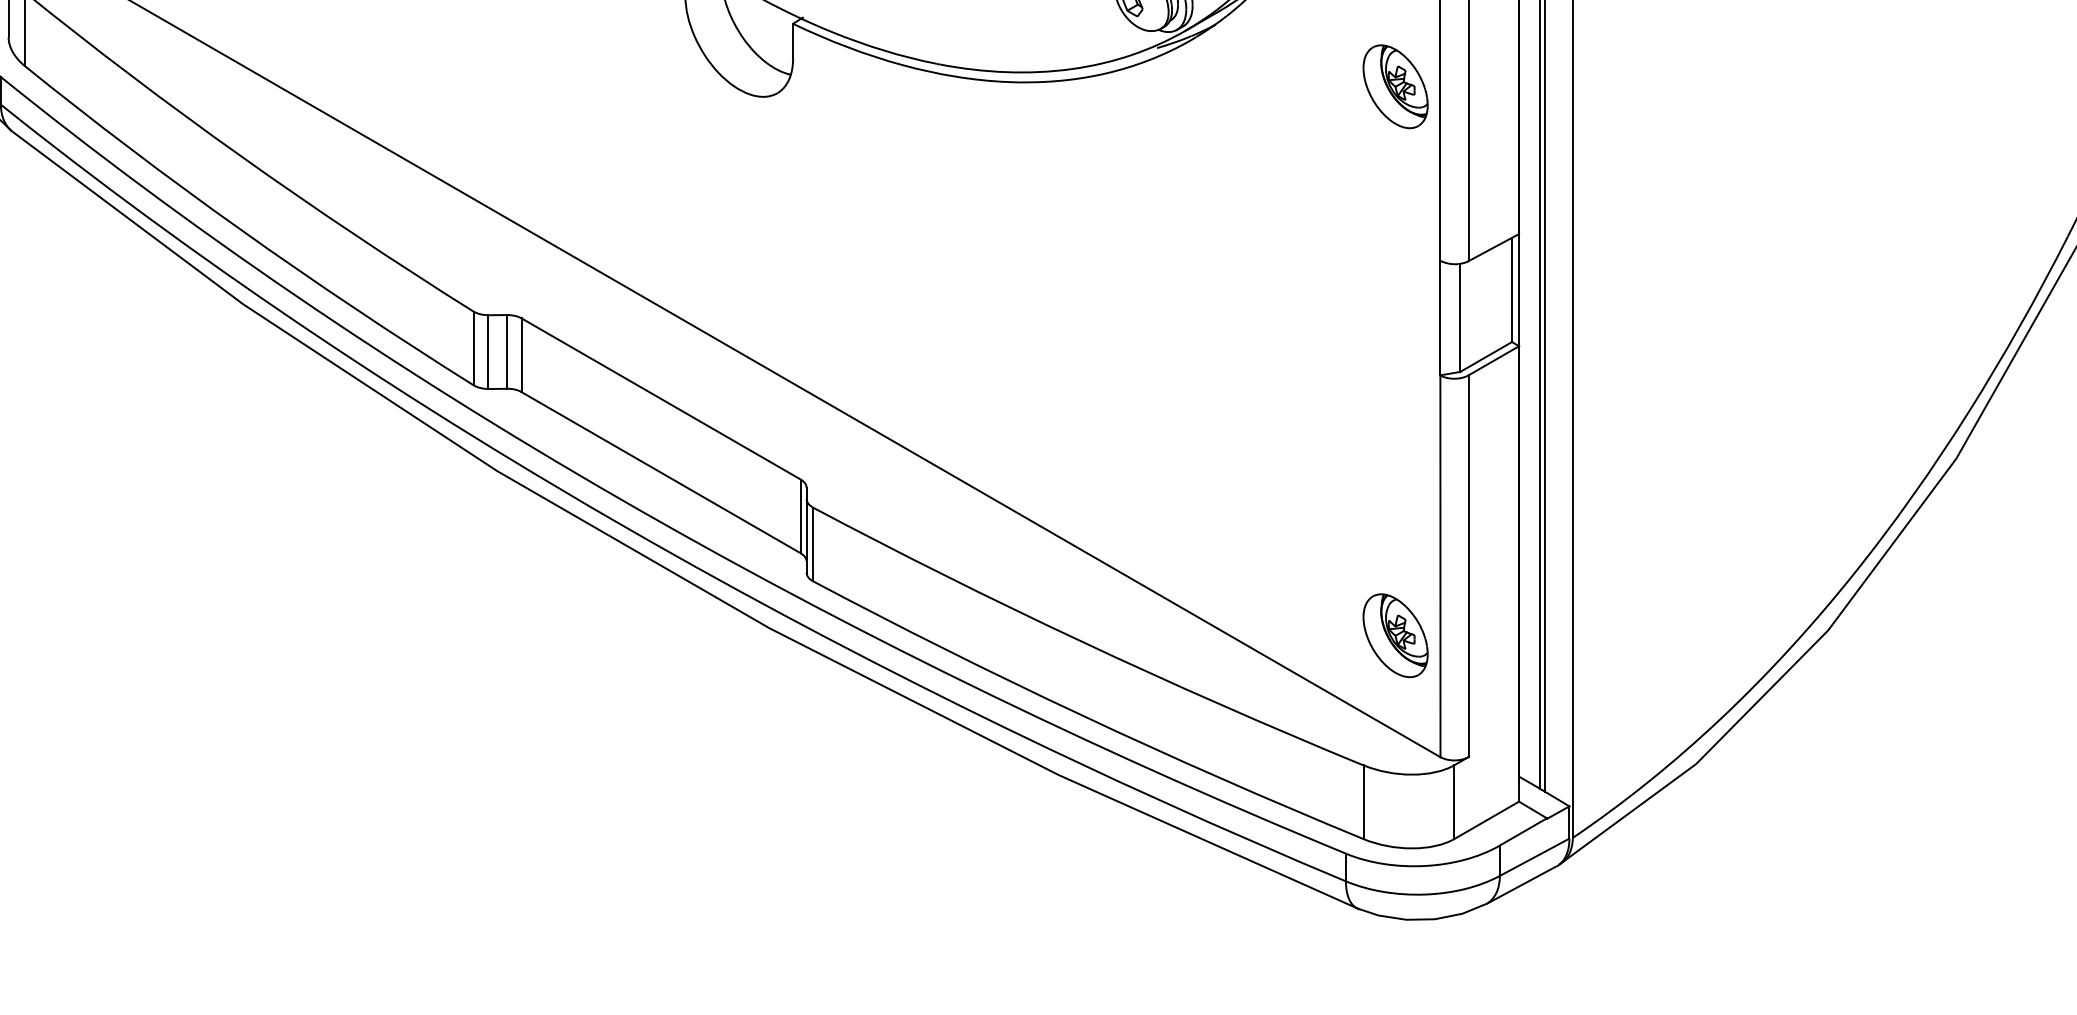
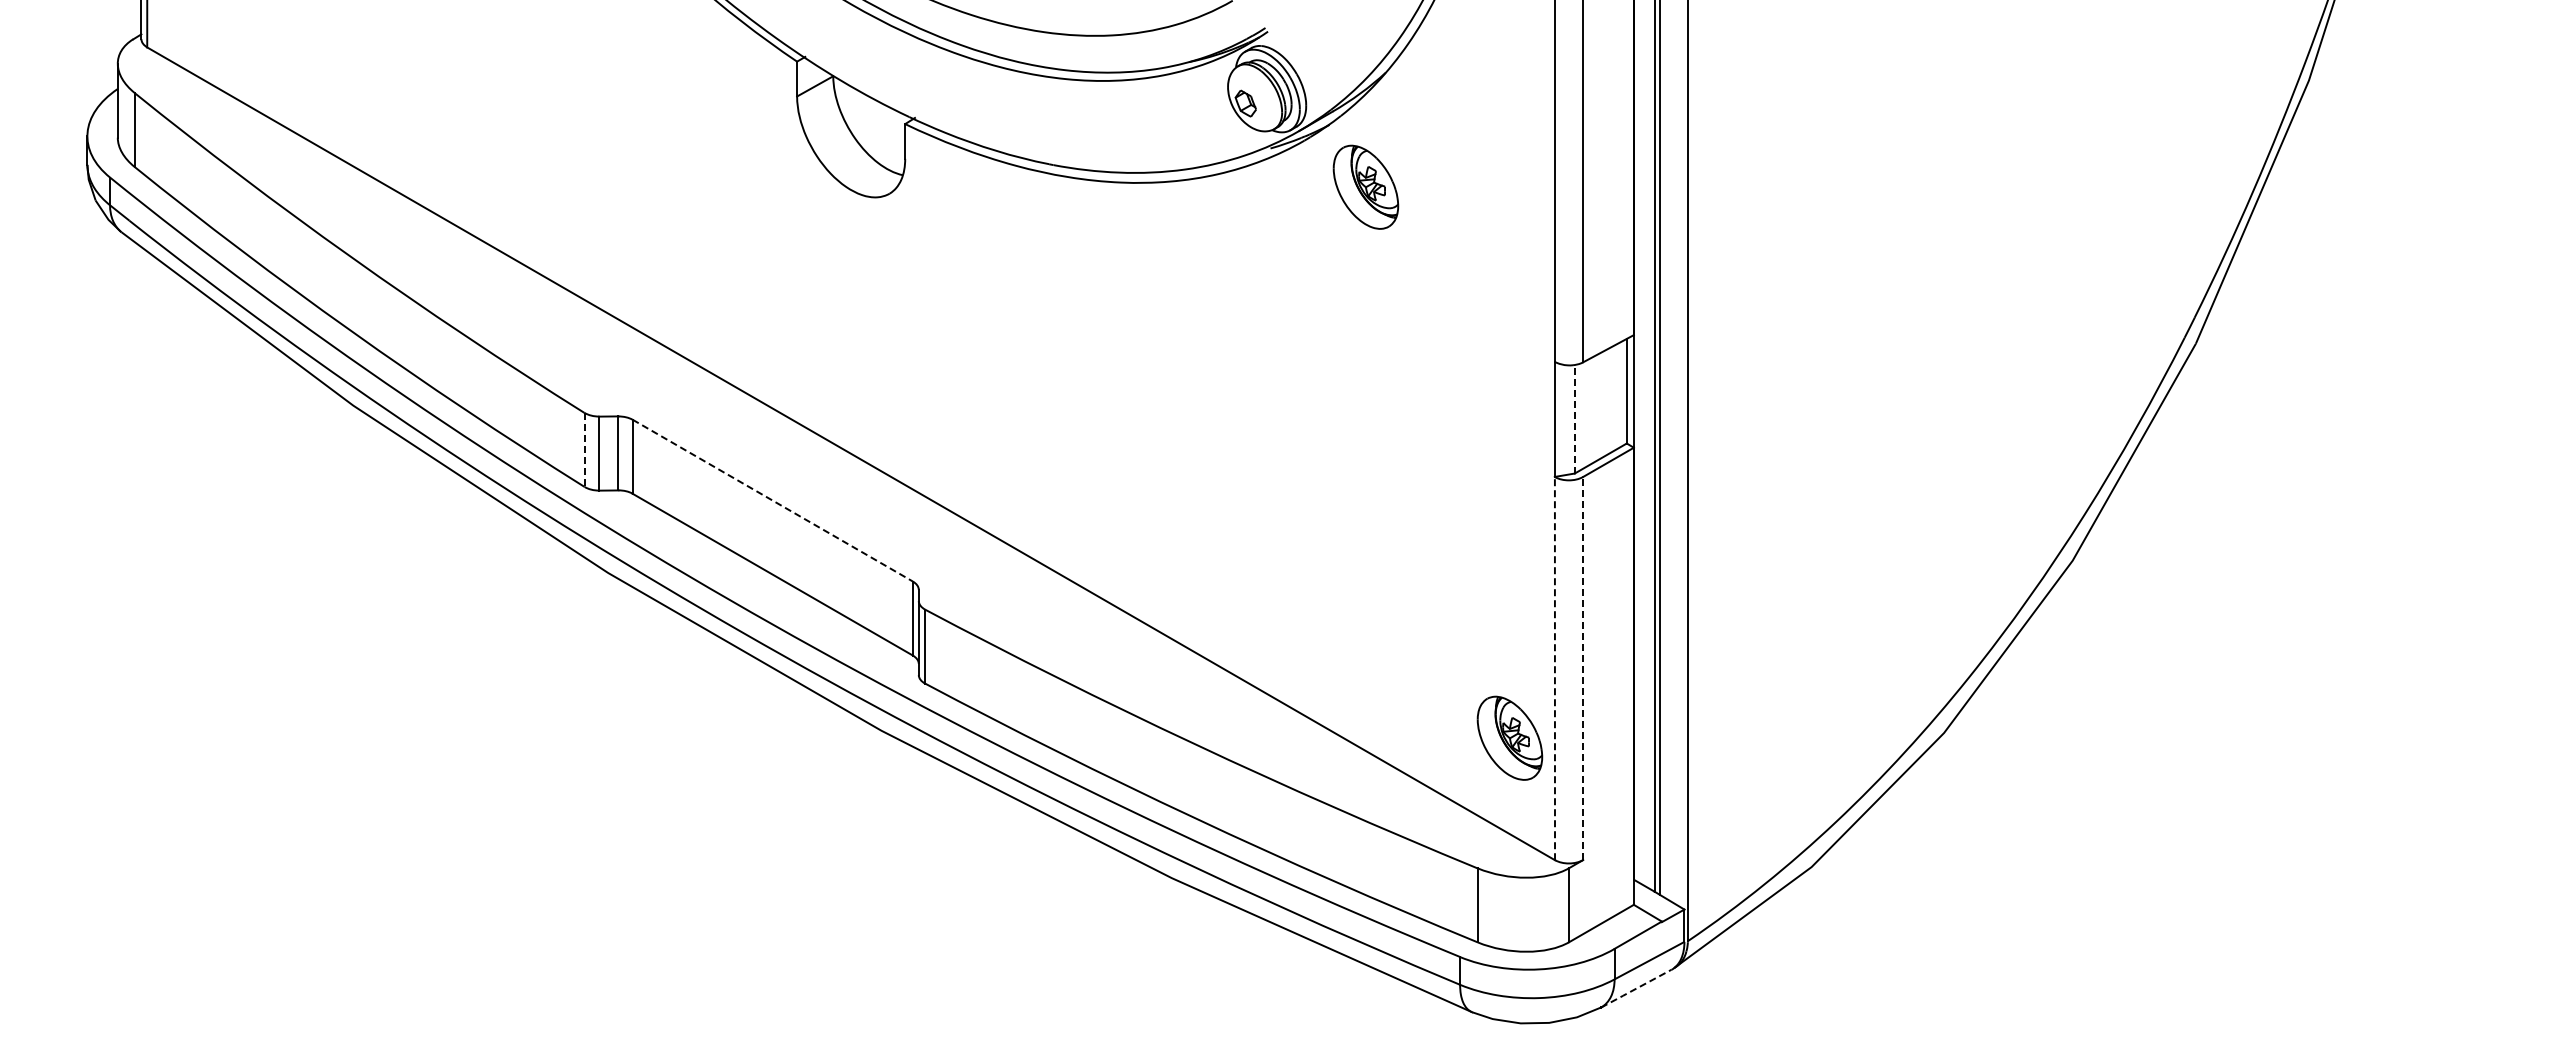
part: (1395, 85) -> (1365, 186), moved
line: (1459, 317) -> (1574, 418), solid -> dashed
line: (473, 348) -> (584, 449), solid -> dashed
line: (660, 398) -> (772, 500), solid -> dashed
line: (1439, 566) -> (1554, 668), solid -> dashed
line: (1468, 566) -> (1583, 668), solid -> dashed
line: (1521, 885) -> (1636, 988), solid -> dashed

